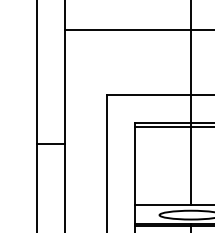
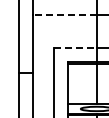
line: (127, 30) -> (64, 15), solid -> dashed
line: (150, 95) -> (76, 48), solid -> dashed

